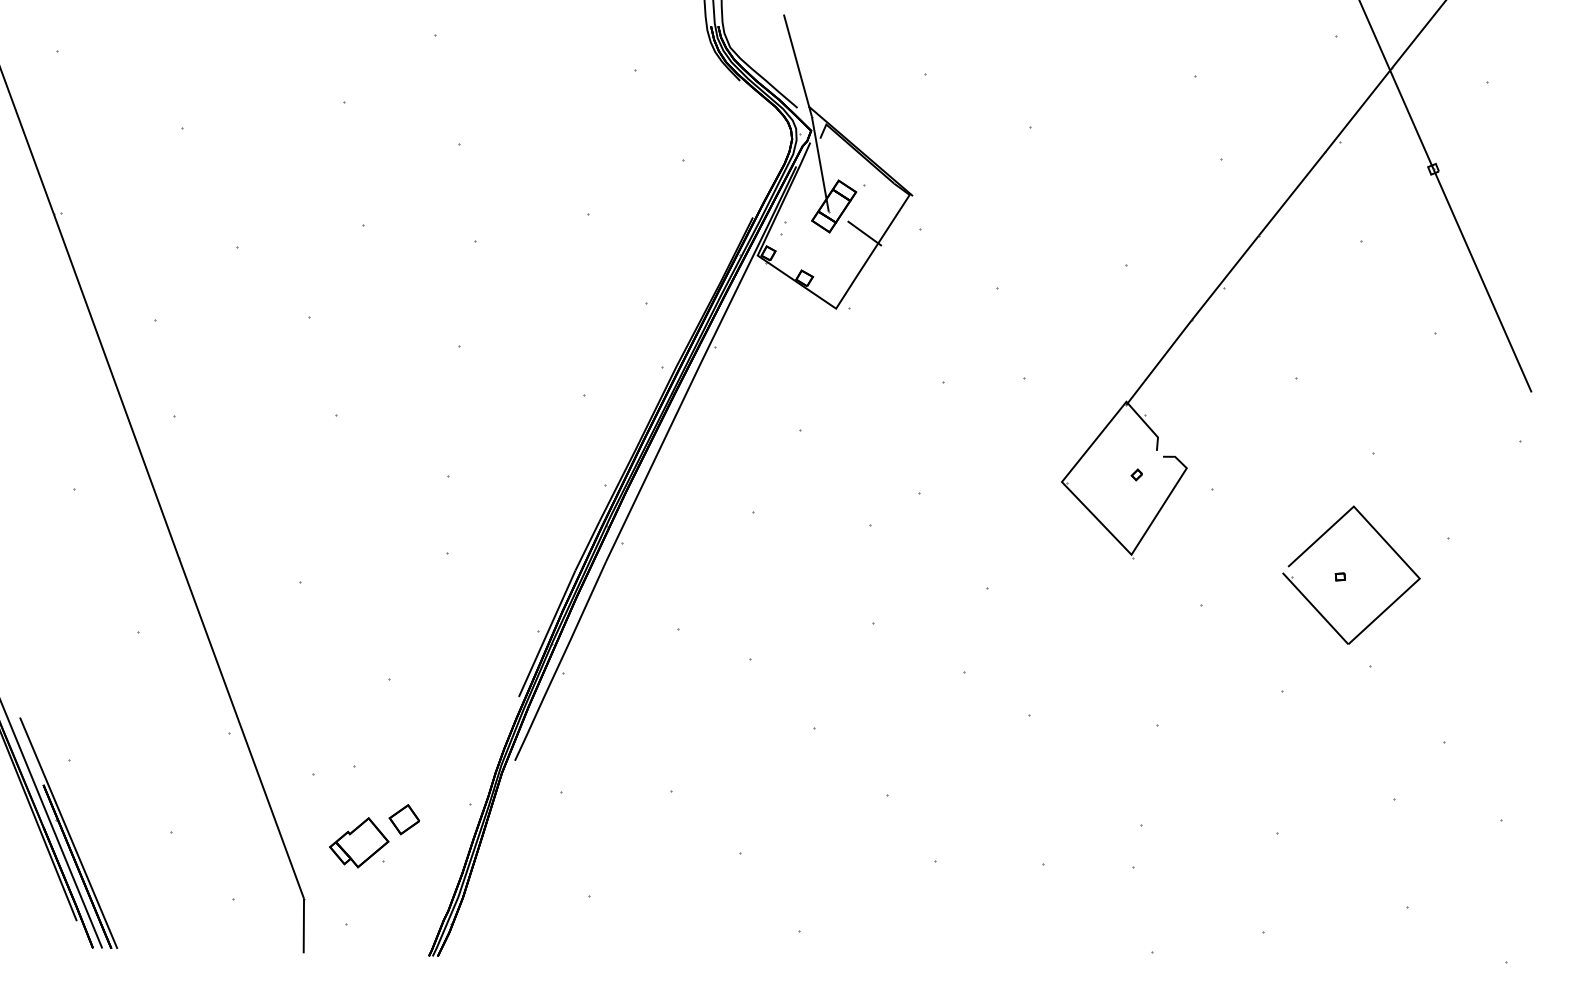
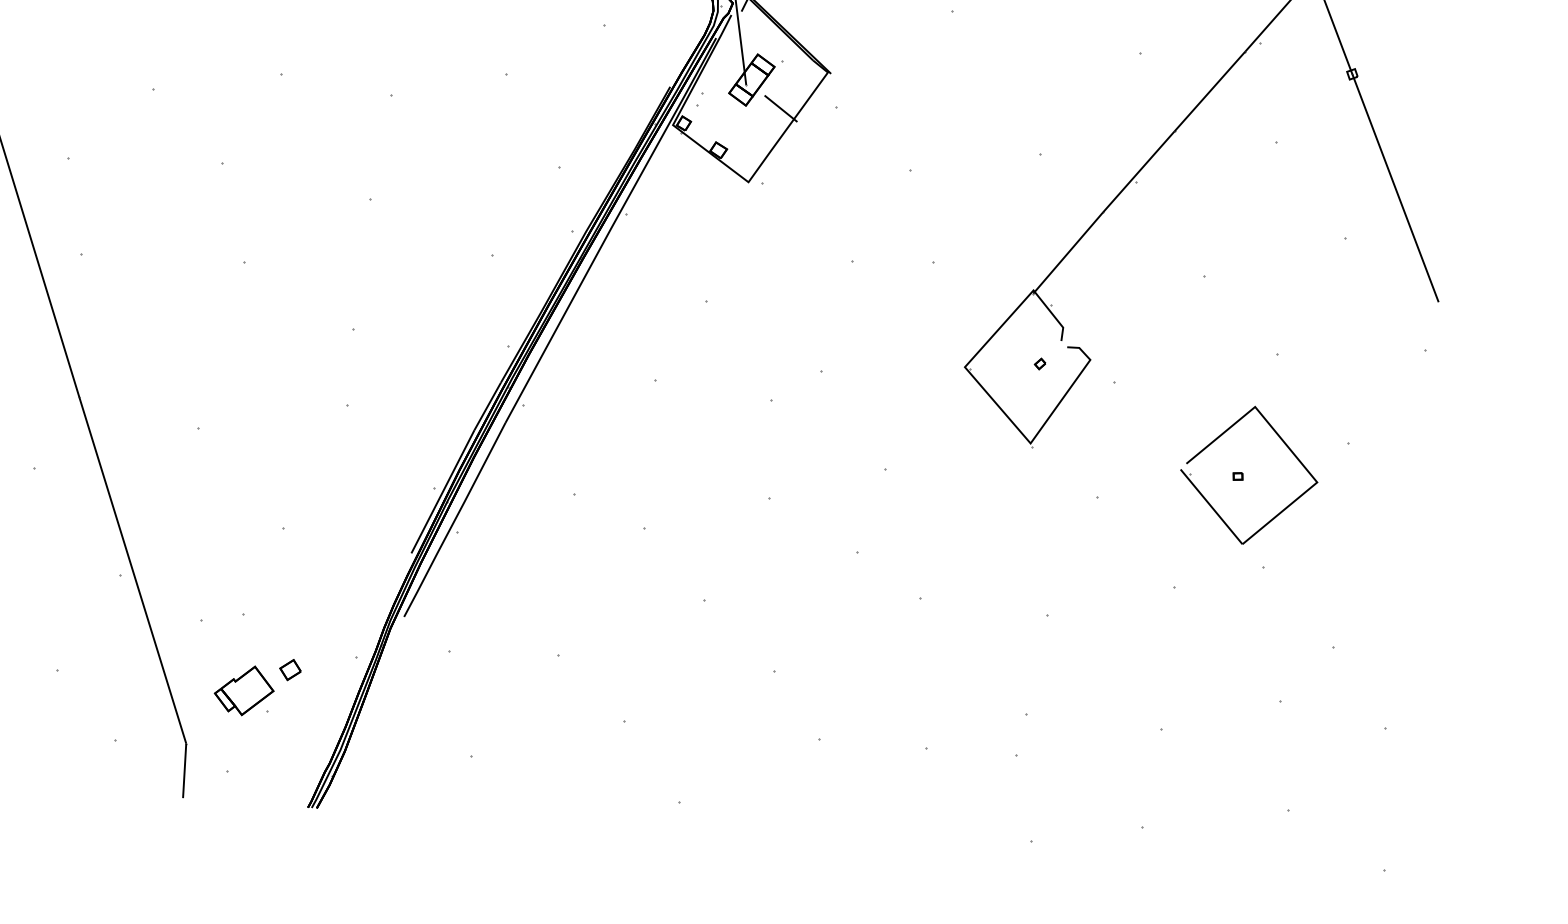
part: (403, 819) -> (289, 669), size x0.7

